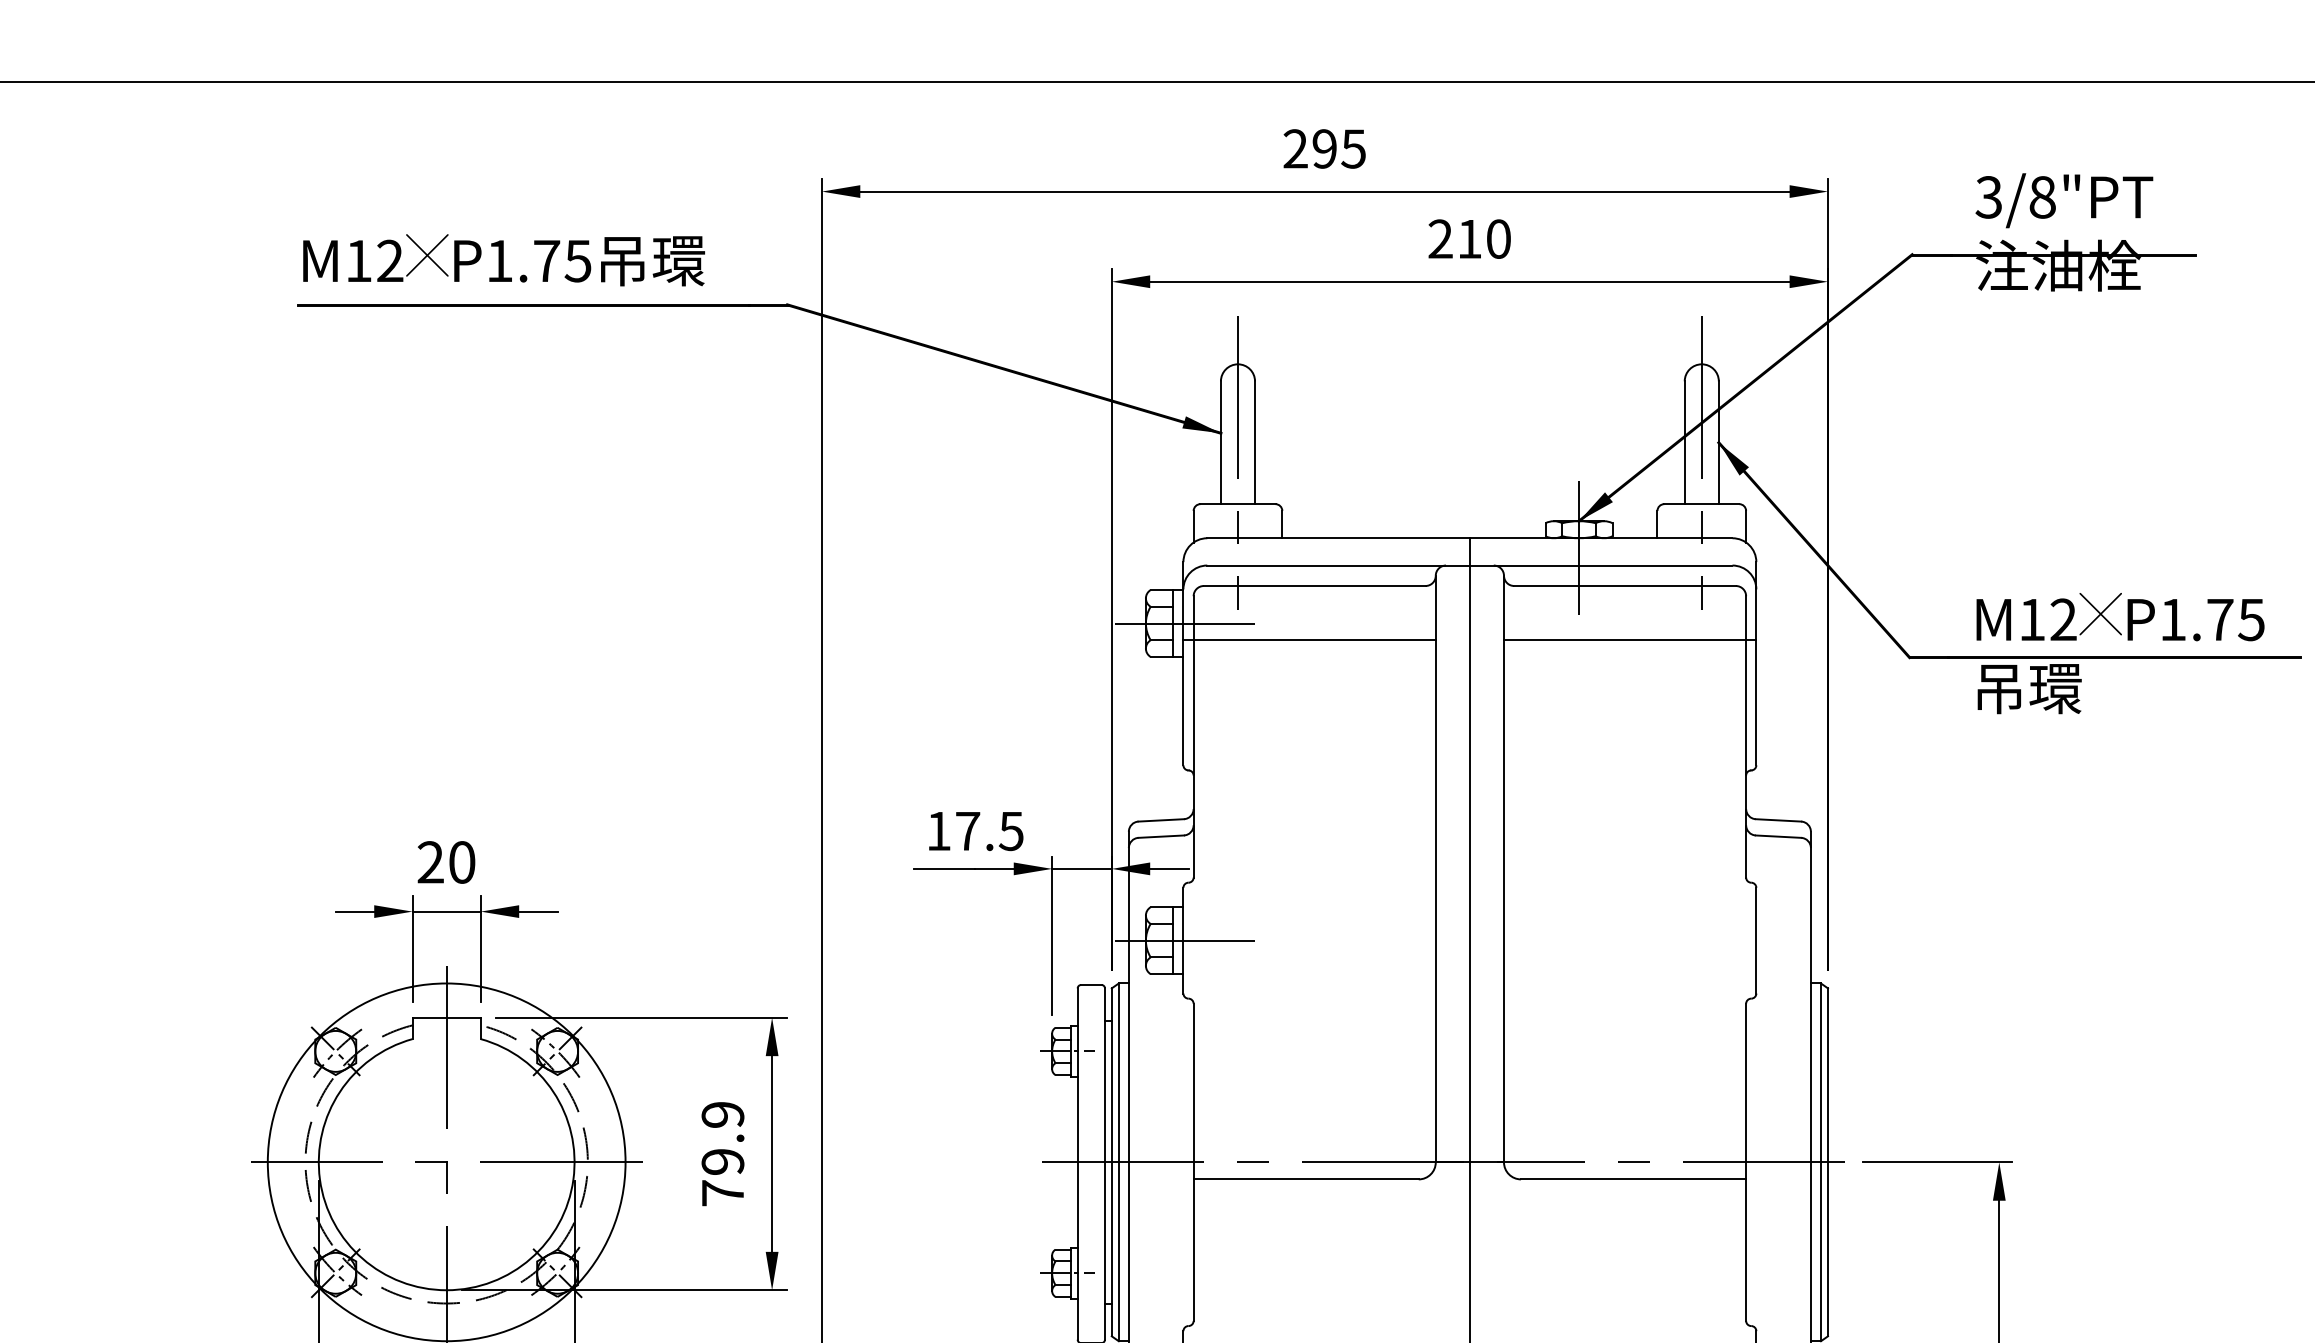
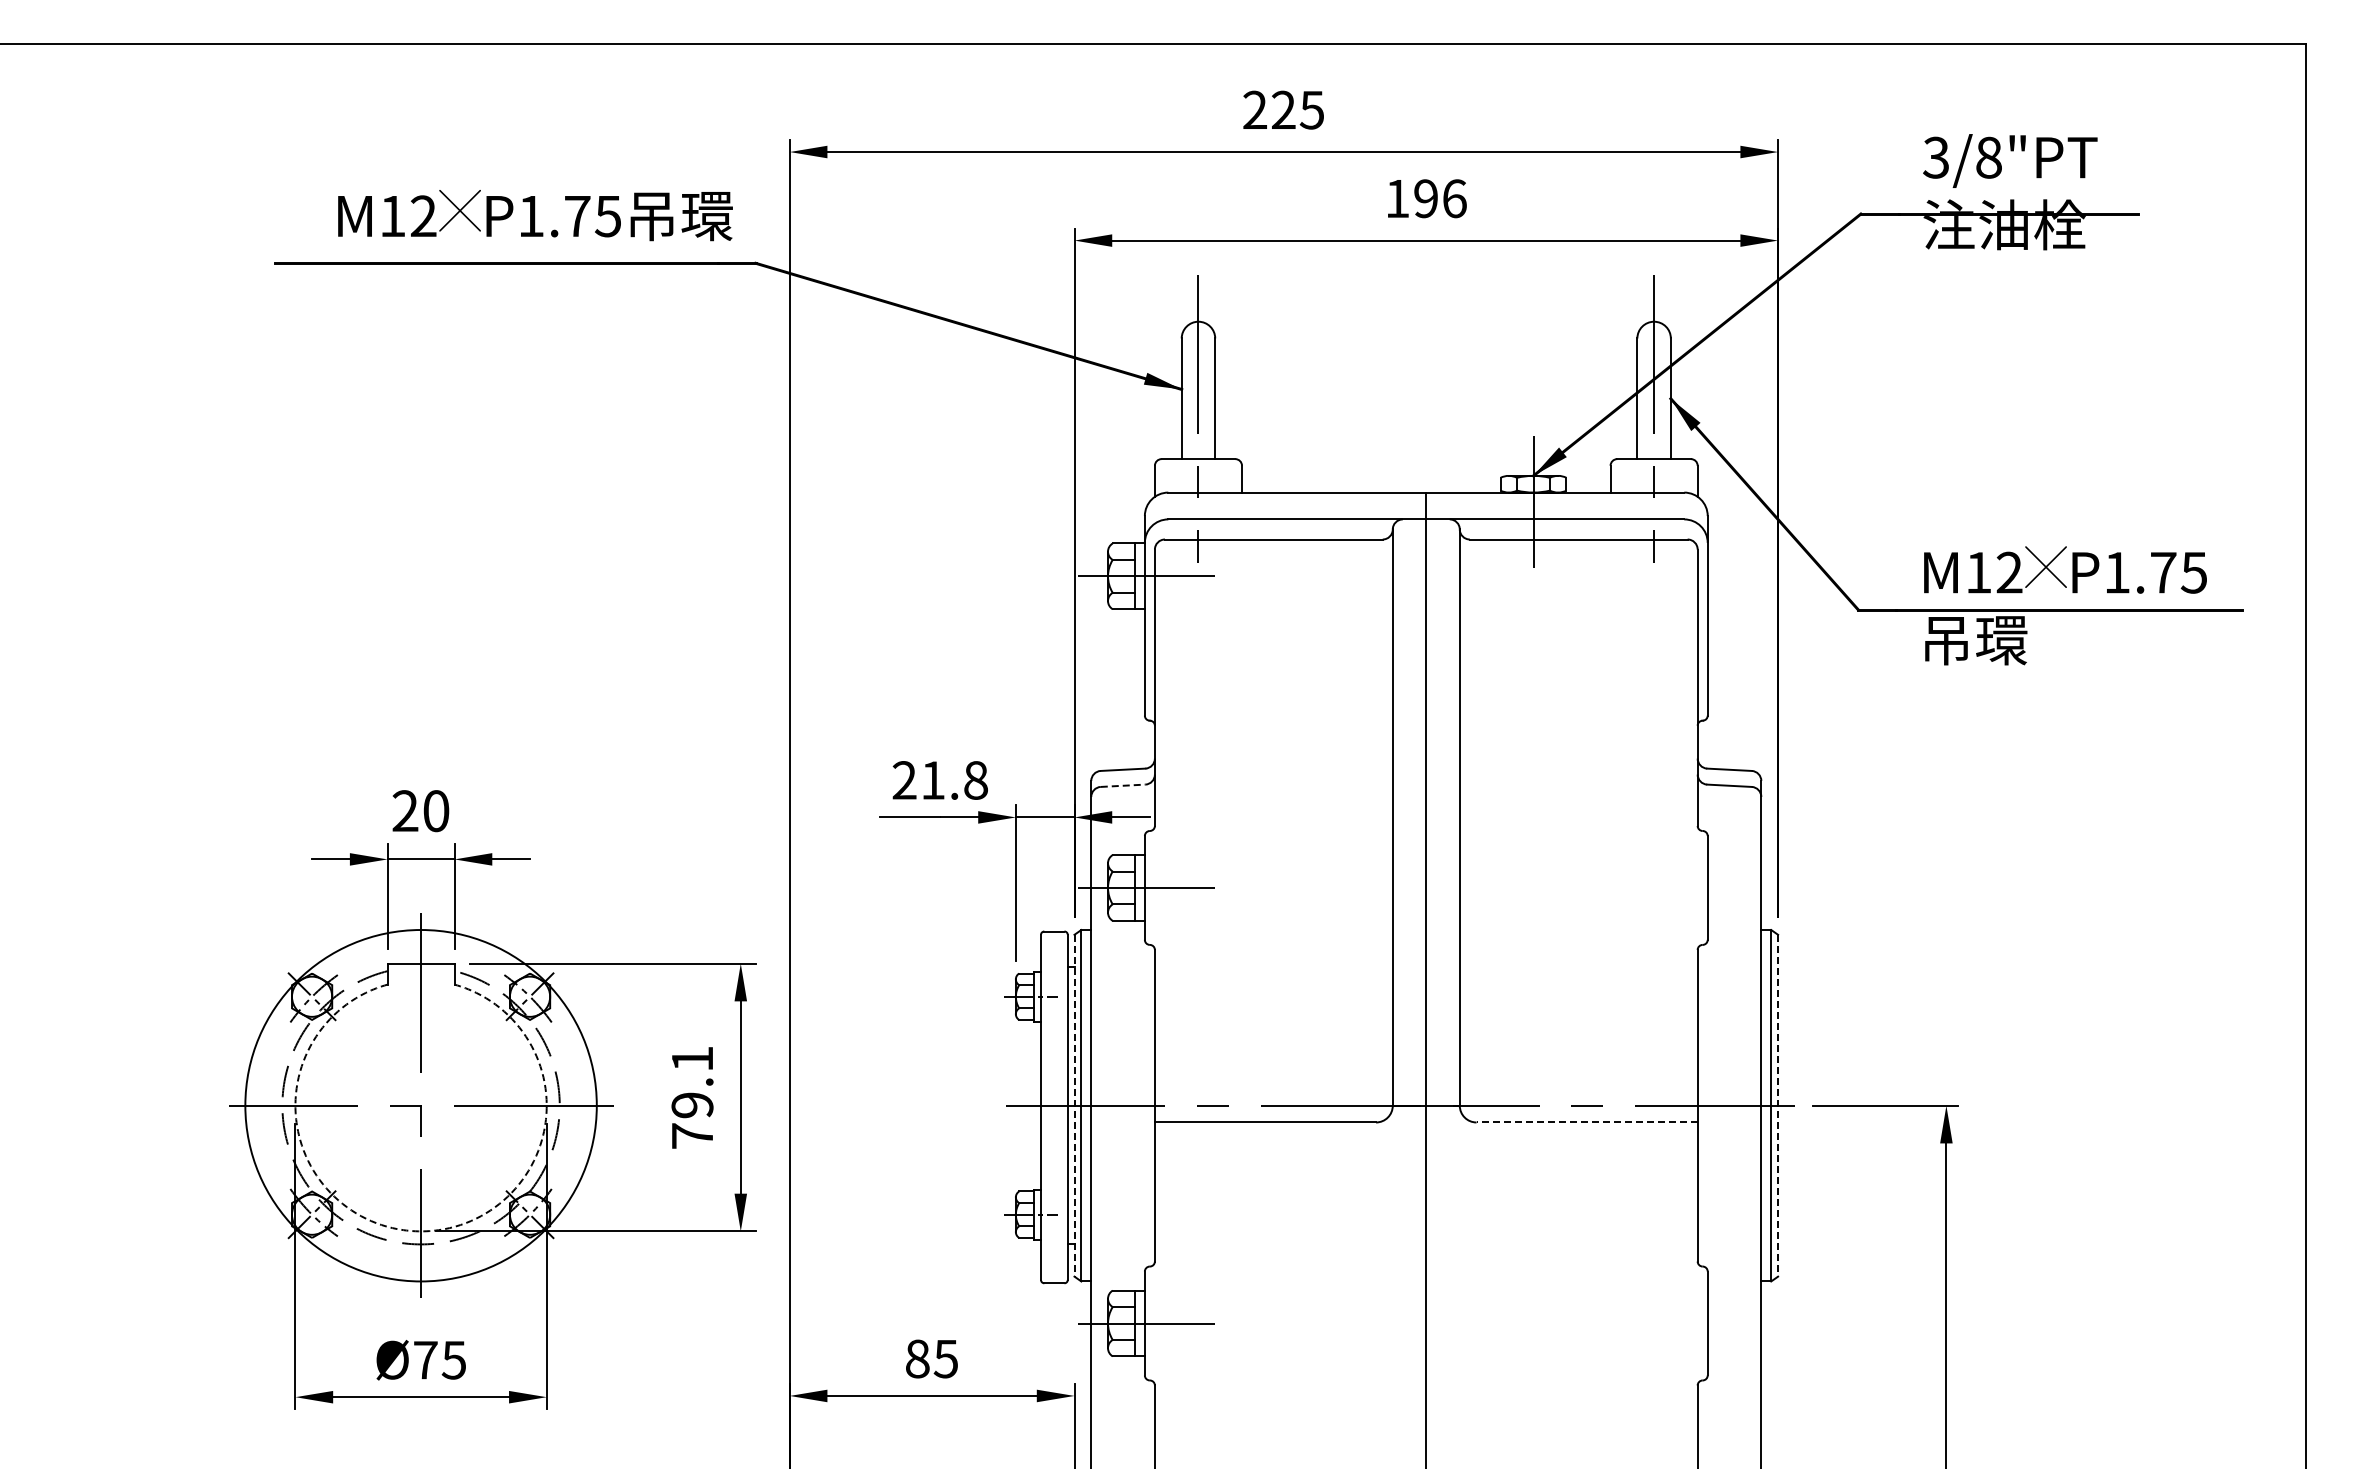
text: (1324, 149) -> (1283, 110), 295 -> 225
text: (1469, 238) -> (1425, 198), 210 -> 196
text: (504, 260) -> (535, 215), moved
line: (1309, 639) -> (1268, 592), removed
line: (1629, 639) -> (1583, 592), removed
text: (974, 831) -> (939, 780), 17.5 -> 21.8
line: (1161, 836) -> (1123, 785), solid -> dashed
text: (722, 1114) -> (692, 1058), 79.9 -> 79.1
line: (1111, 1162) -> (1074, 1105), solid -> dashed
line: (1828, 1162) -> (1778, 1105), solid -> dashed
line: (1633, 1179) -> (1587, 1122), solid -> dashed
arc: (447, 1290) -> (421, 1231), solid -> dashed

